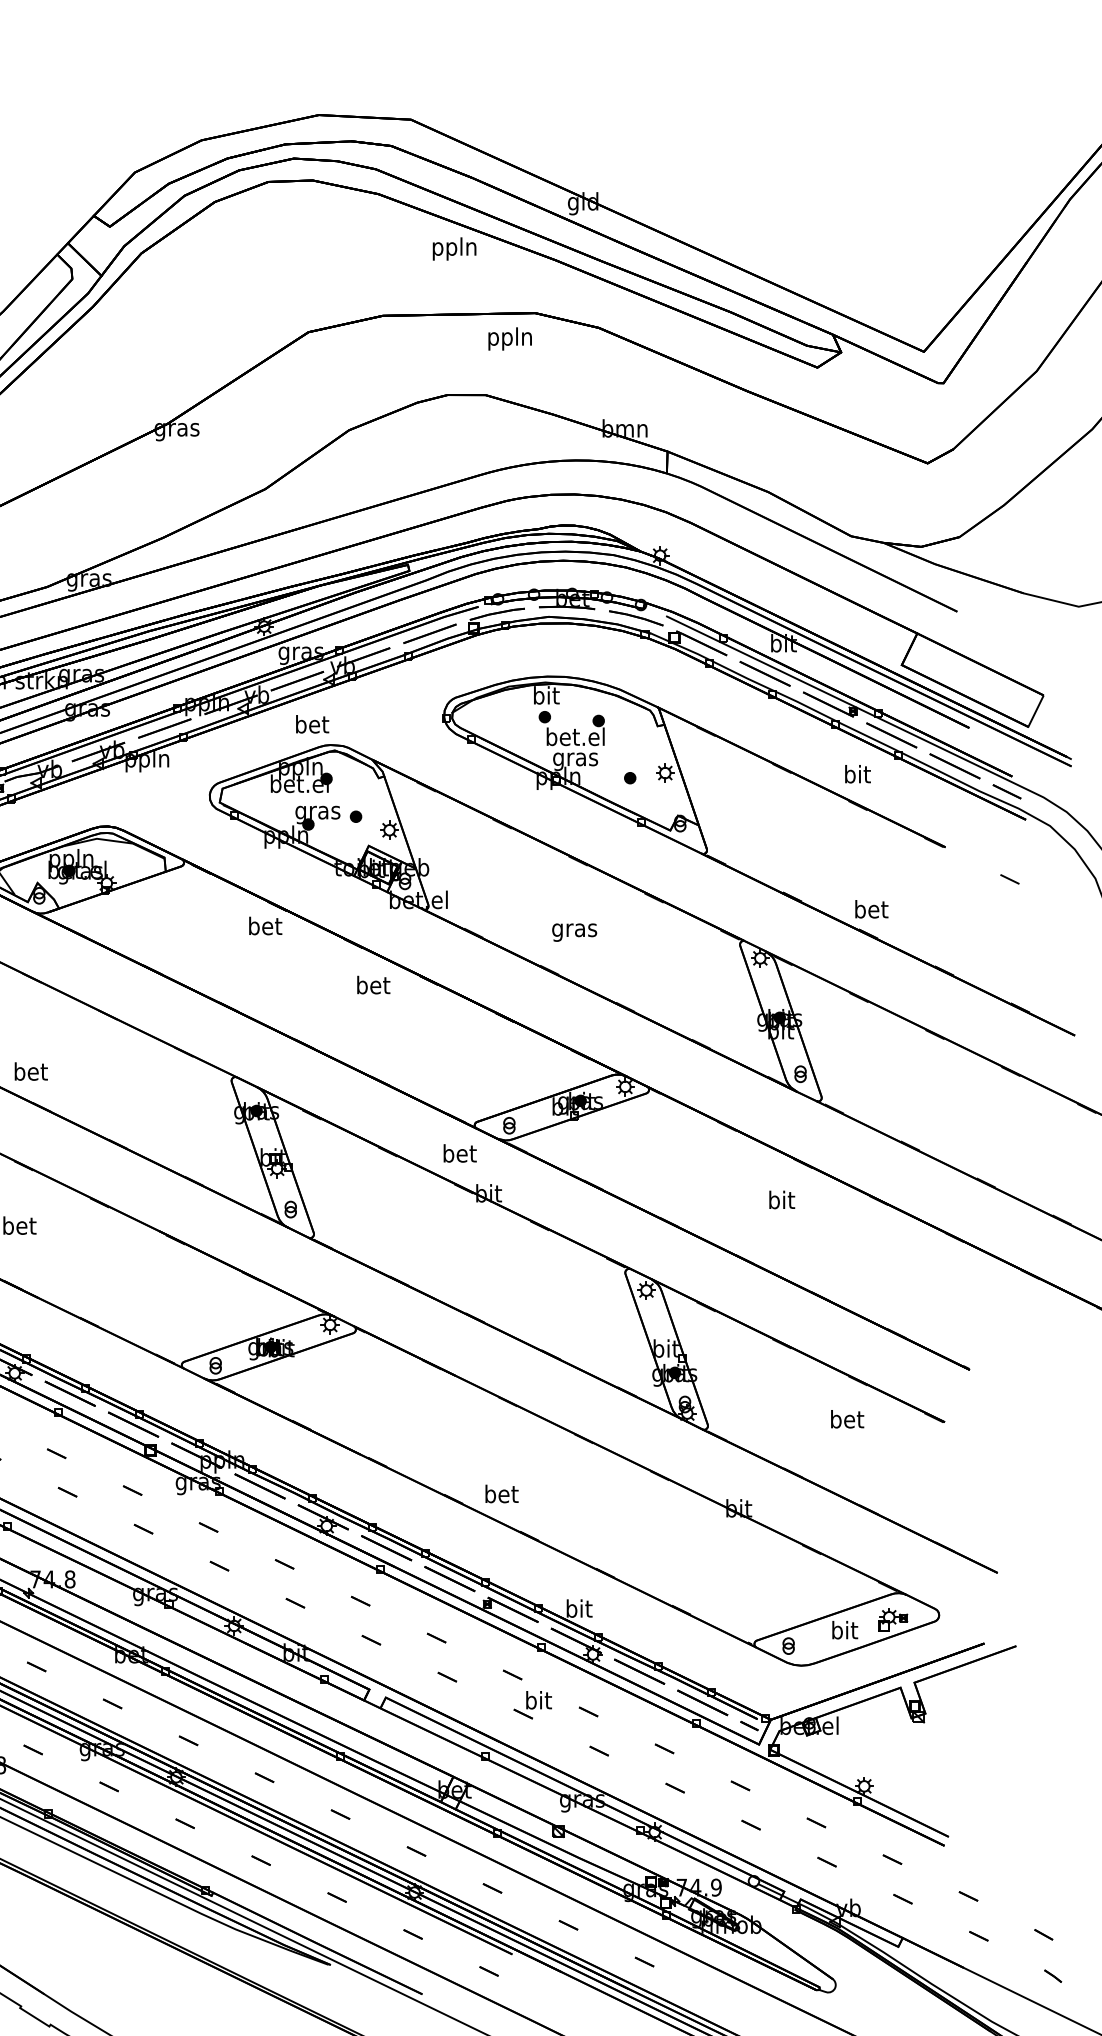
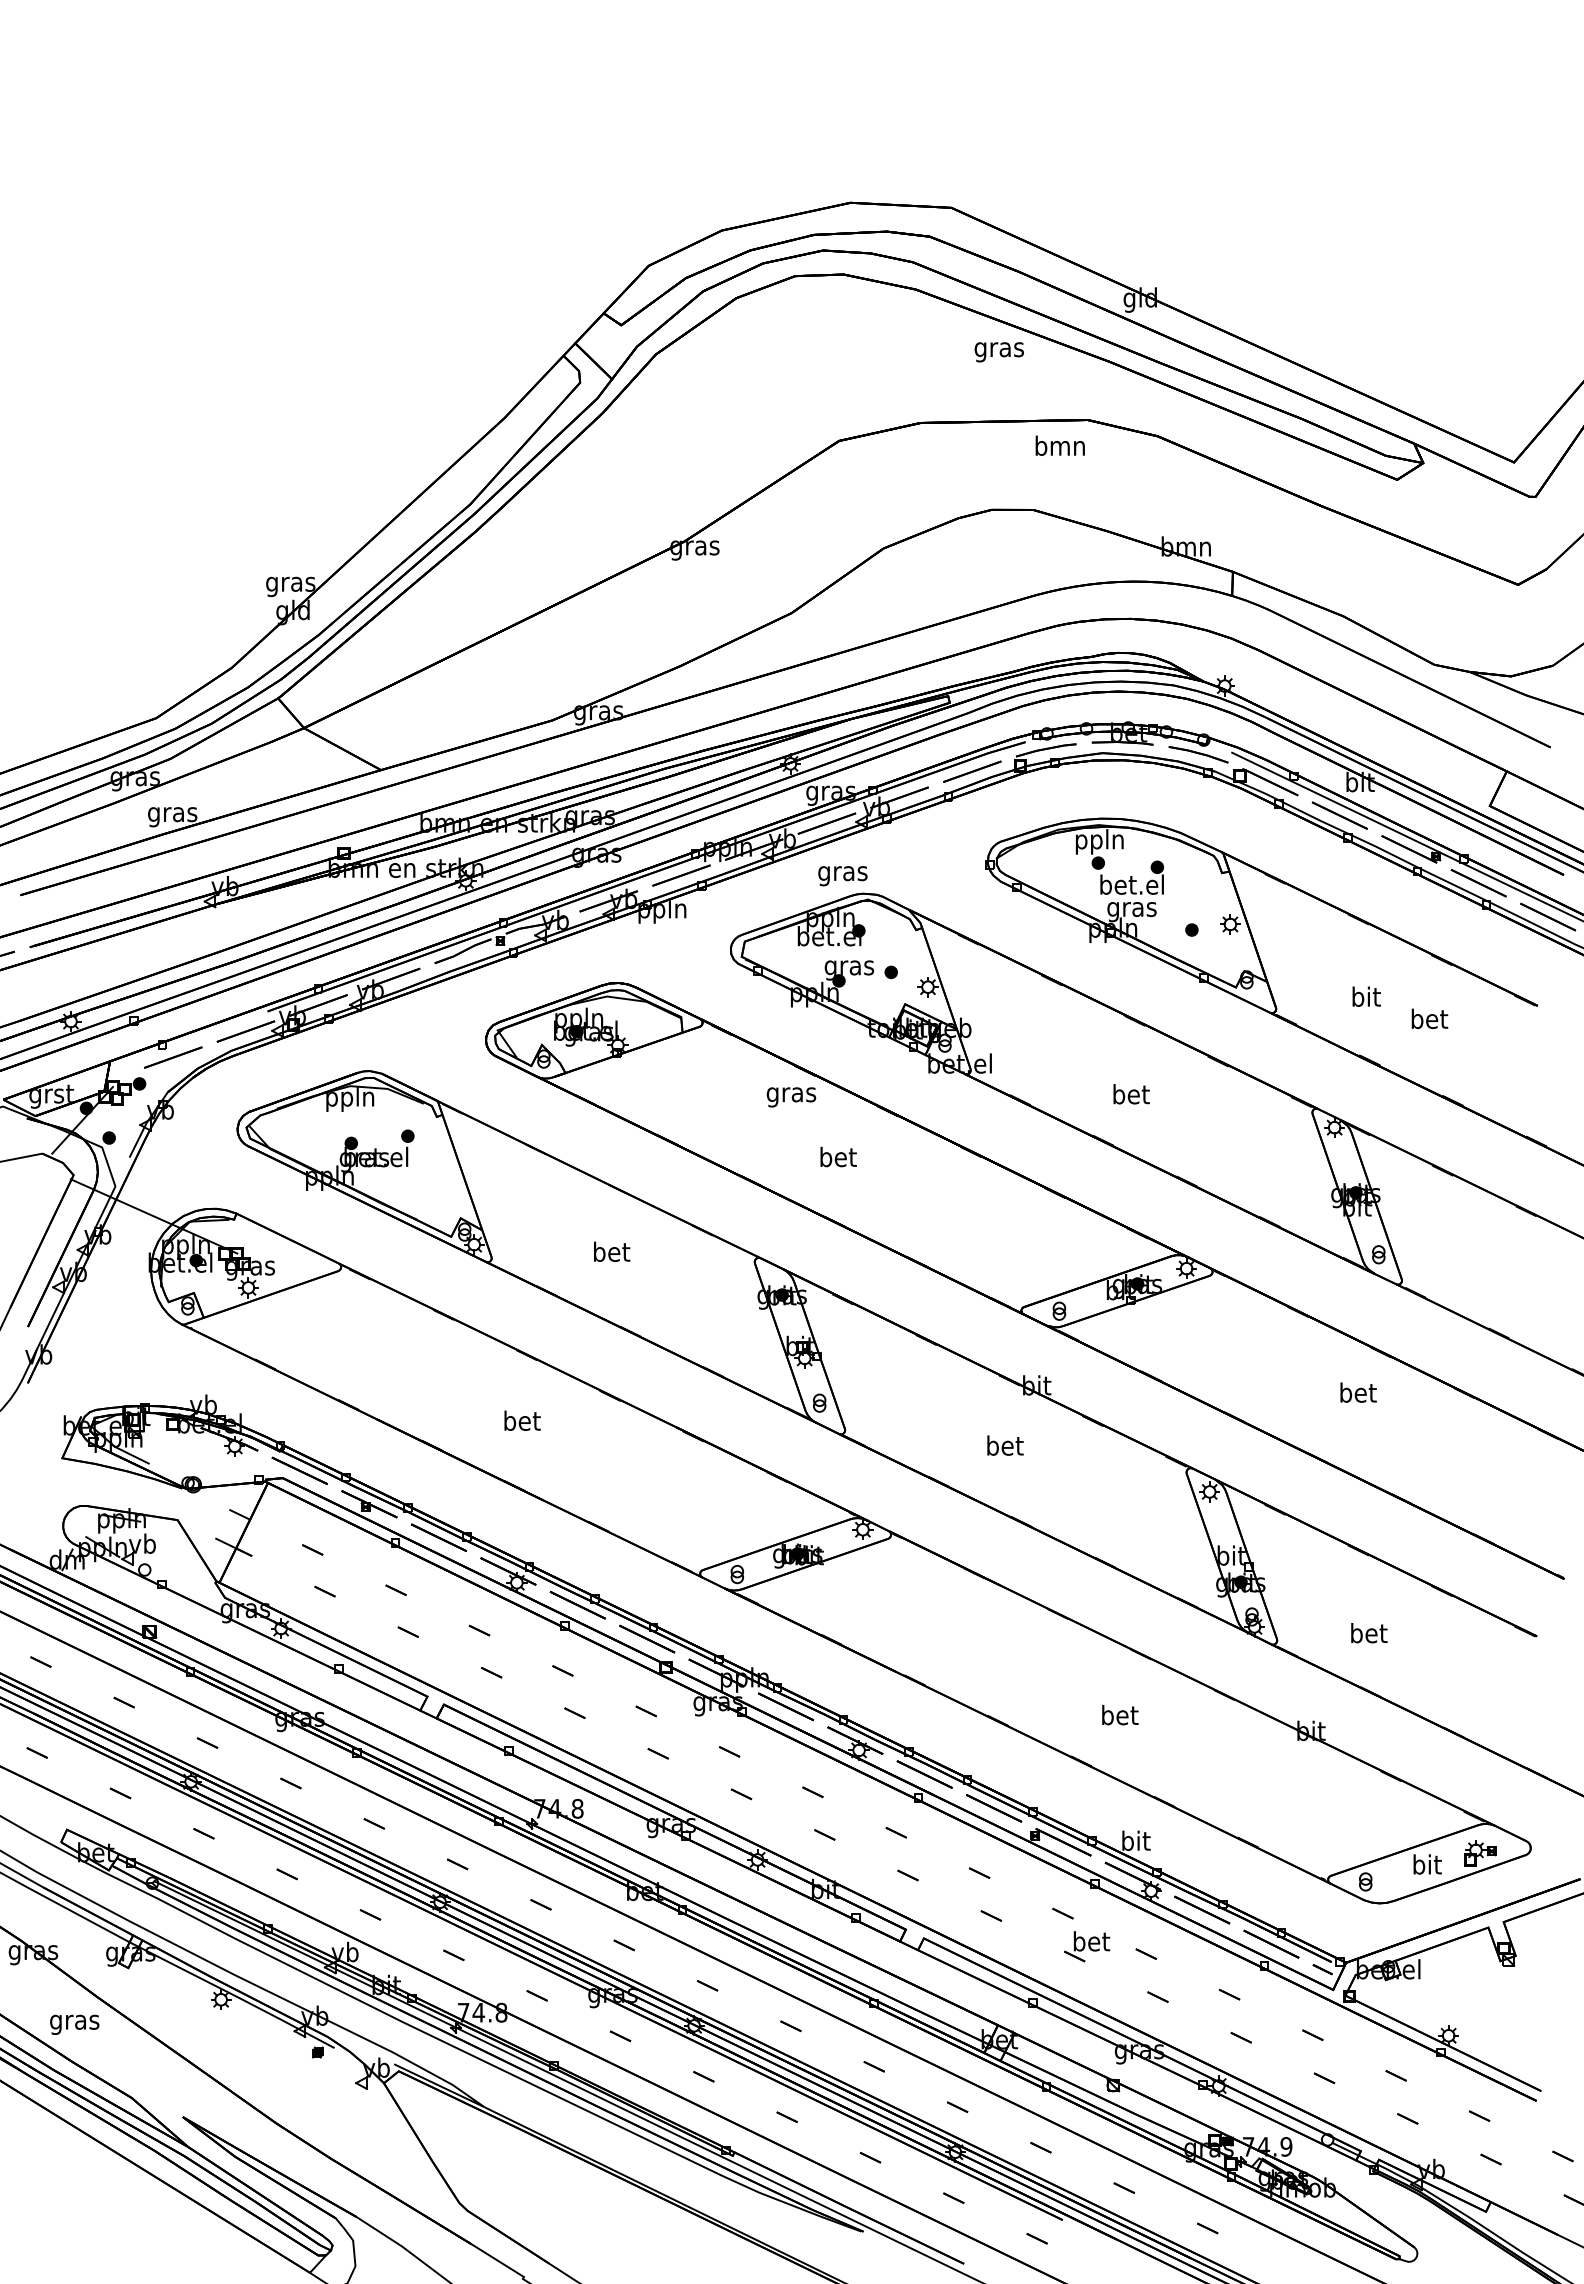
text: (453, 248) -> (998, 349), ppln -> gras
text: (509, 339) -> (1059, 448), ppln -> bmn
text: (545, 697) -> (1099, 841), bit -> ppln
text: (311, 726) -> (842, 873), bet -> gras
text: (857, 774) -> (1366, 996), moved
text: (871, 908) -> (1429, 1018), moved
text: (265, 928) -> (791, 1094), bet -> gras
text: (574, 929) -> (1130, 1096), gras -> bet
text: (373, 984) -> (838, 1156), moved
text: (31, 1071) -> (612, 1251), moved
text: (460, 1153) -> (1005, 1445), moved
text: (782, 1199) -> (1358, 1392), bit -> bet
text: (847, 1419) -> (1369, 1633), moved
text: (502, 1494) -> (1120, 1715), moved
text: (538, 1700) -> (1091, 1941), bit -> bet

